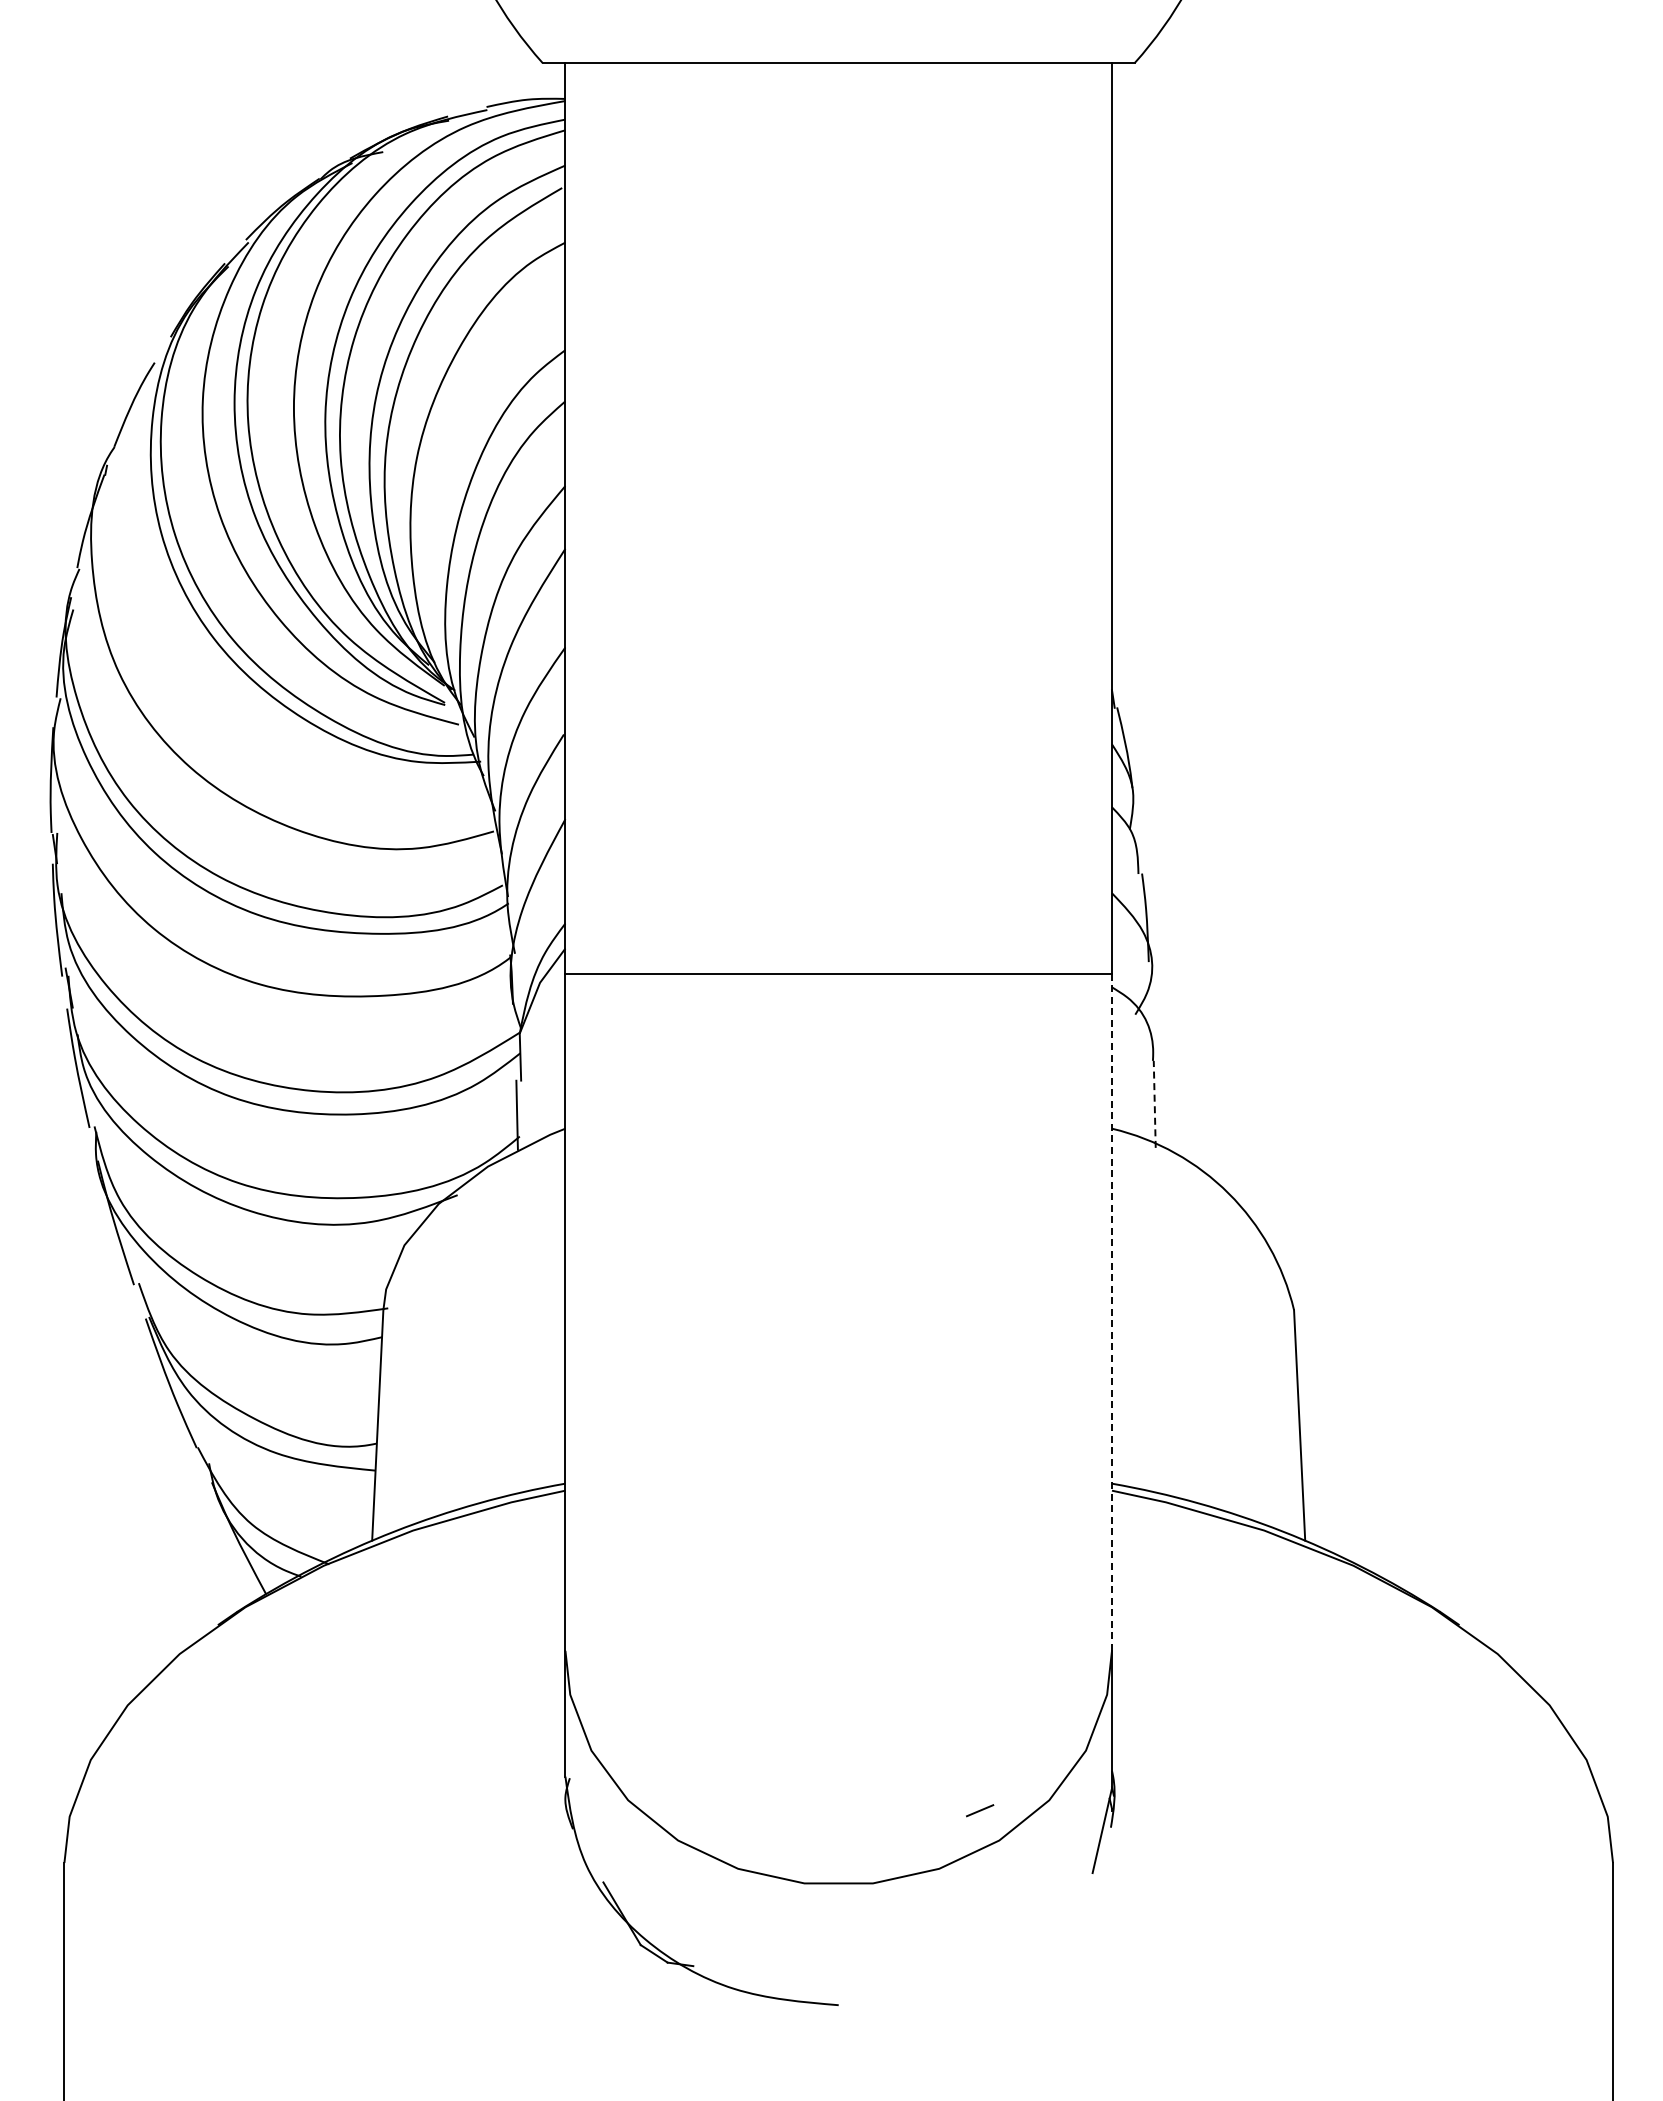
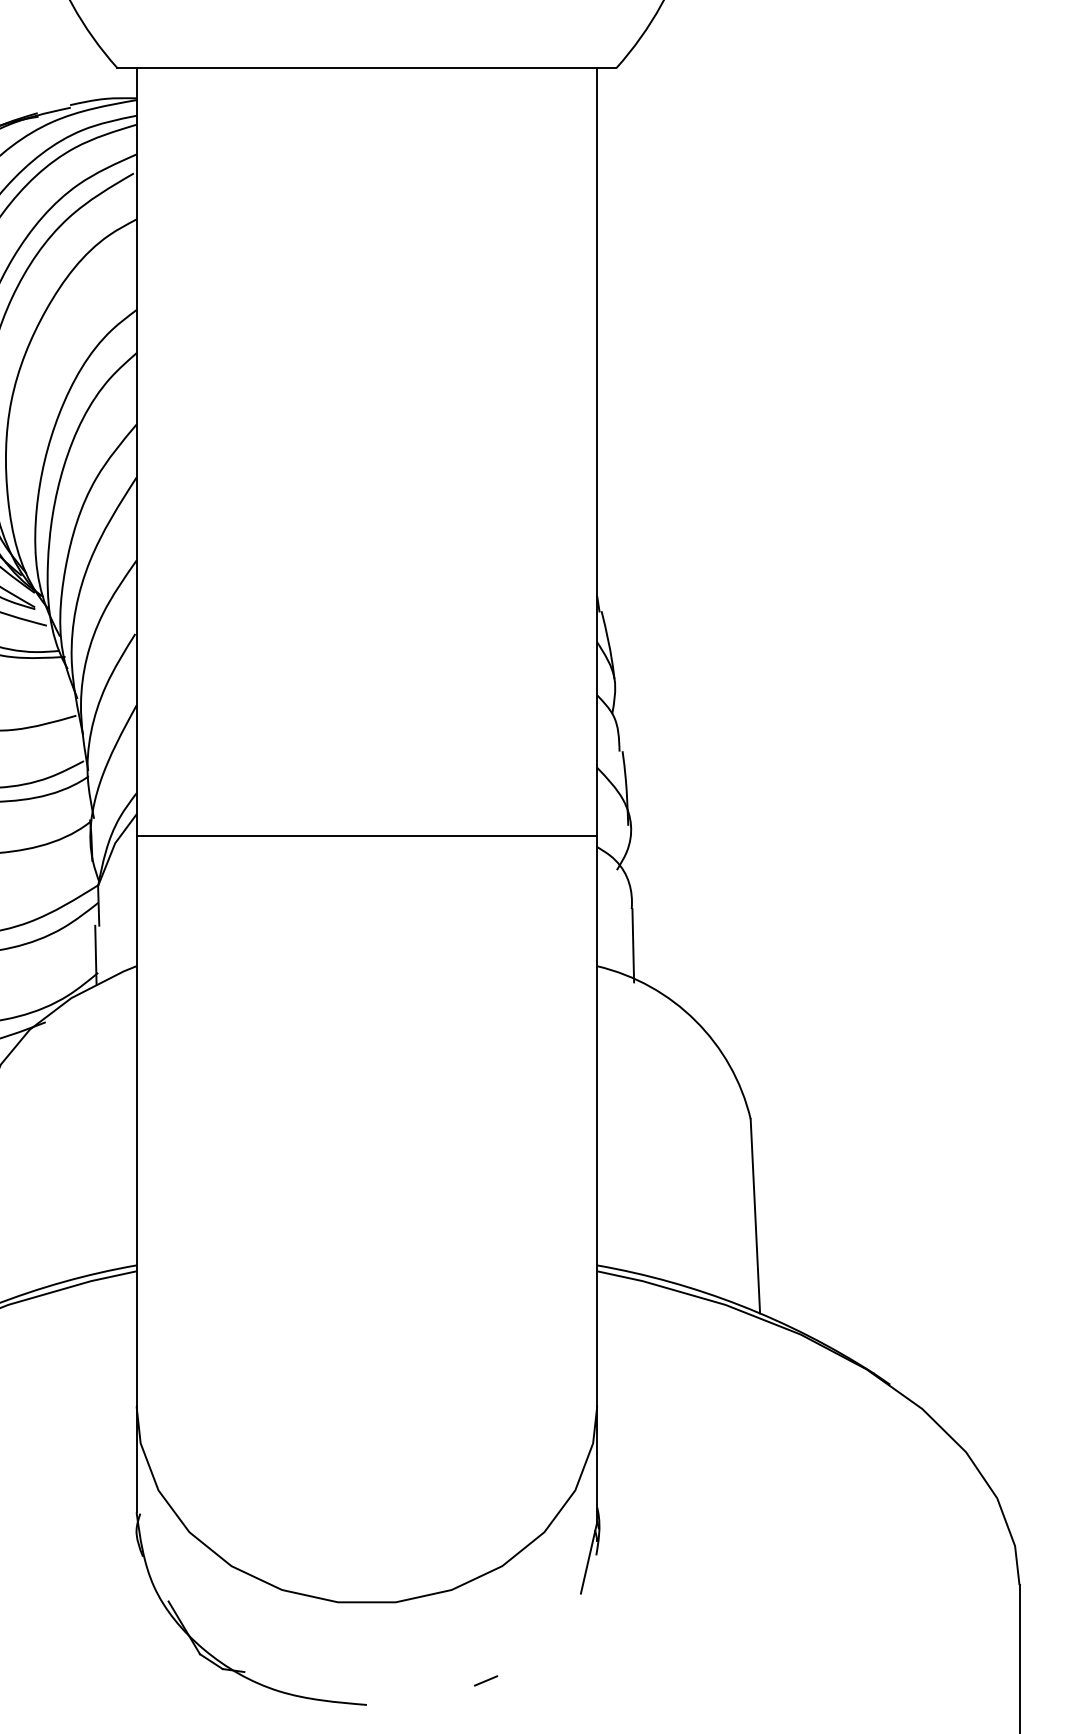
line: (1154, 1104) -> (633, 945), dashed -> solid
line: (1112, 1311) -> (597, 1120), dashed -> solid
line: (980, 1810) -> (486, 1680), moved

